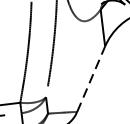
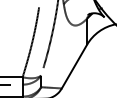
line: (91, 78) -> (74, 66), dashed -> solid

